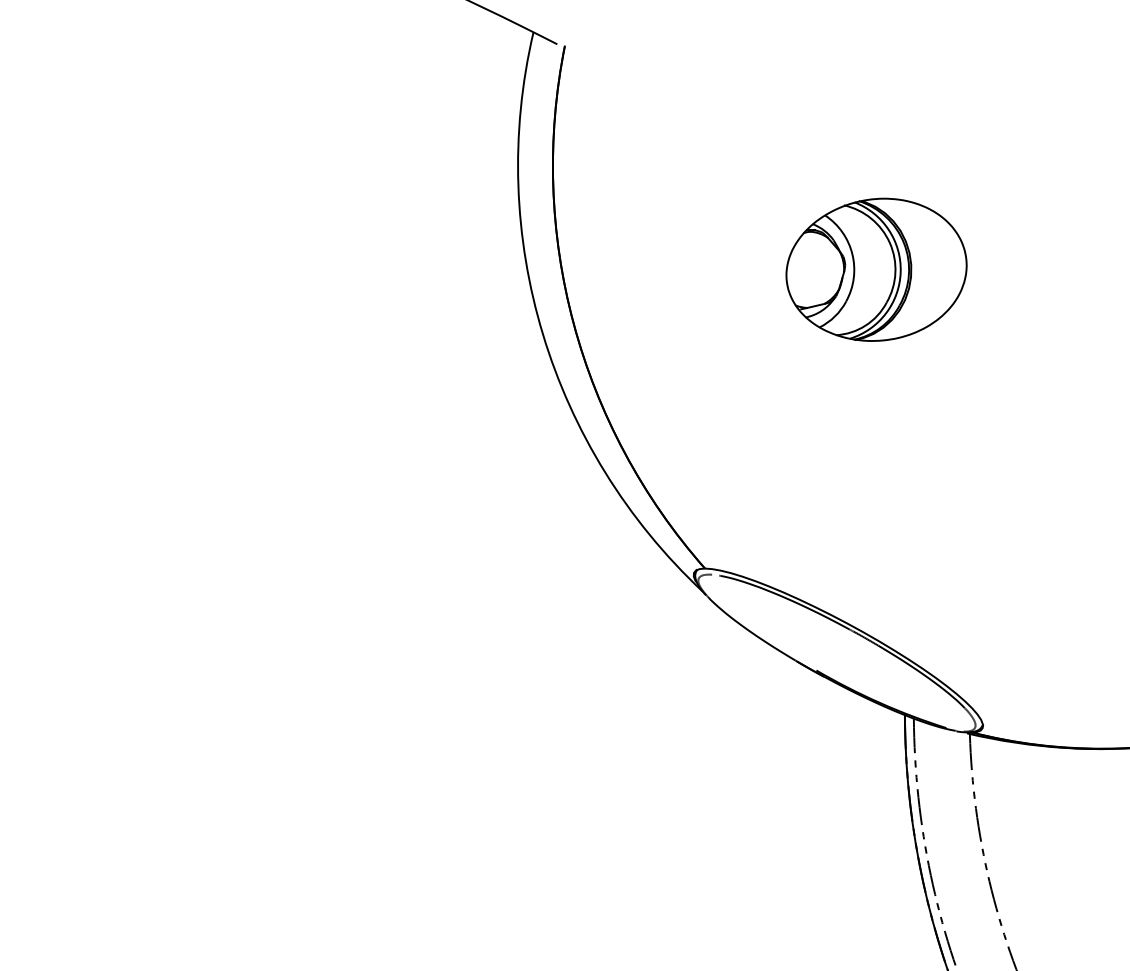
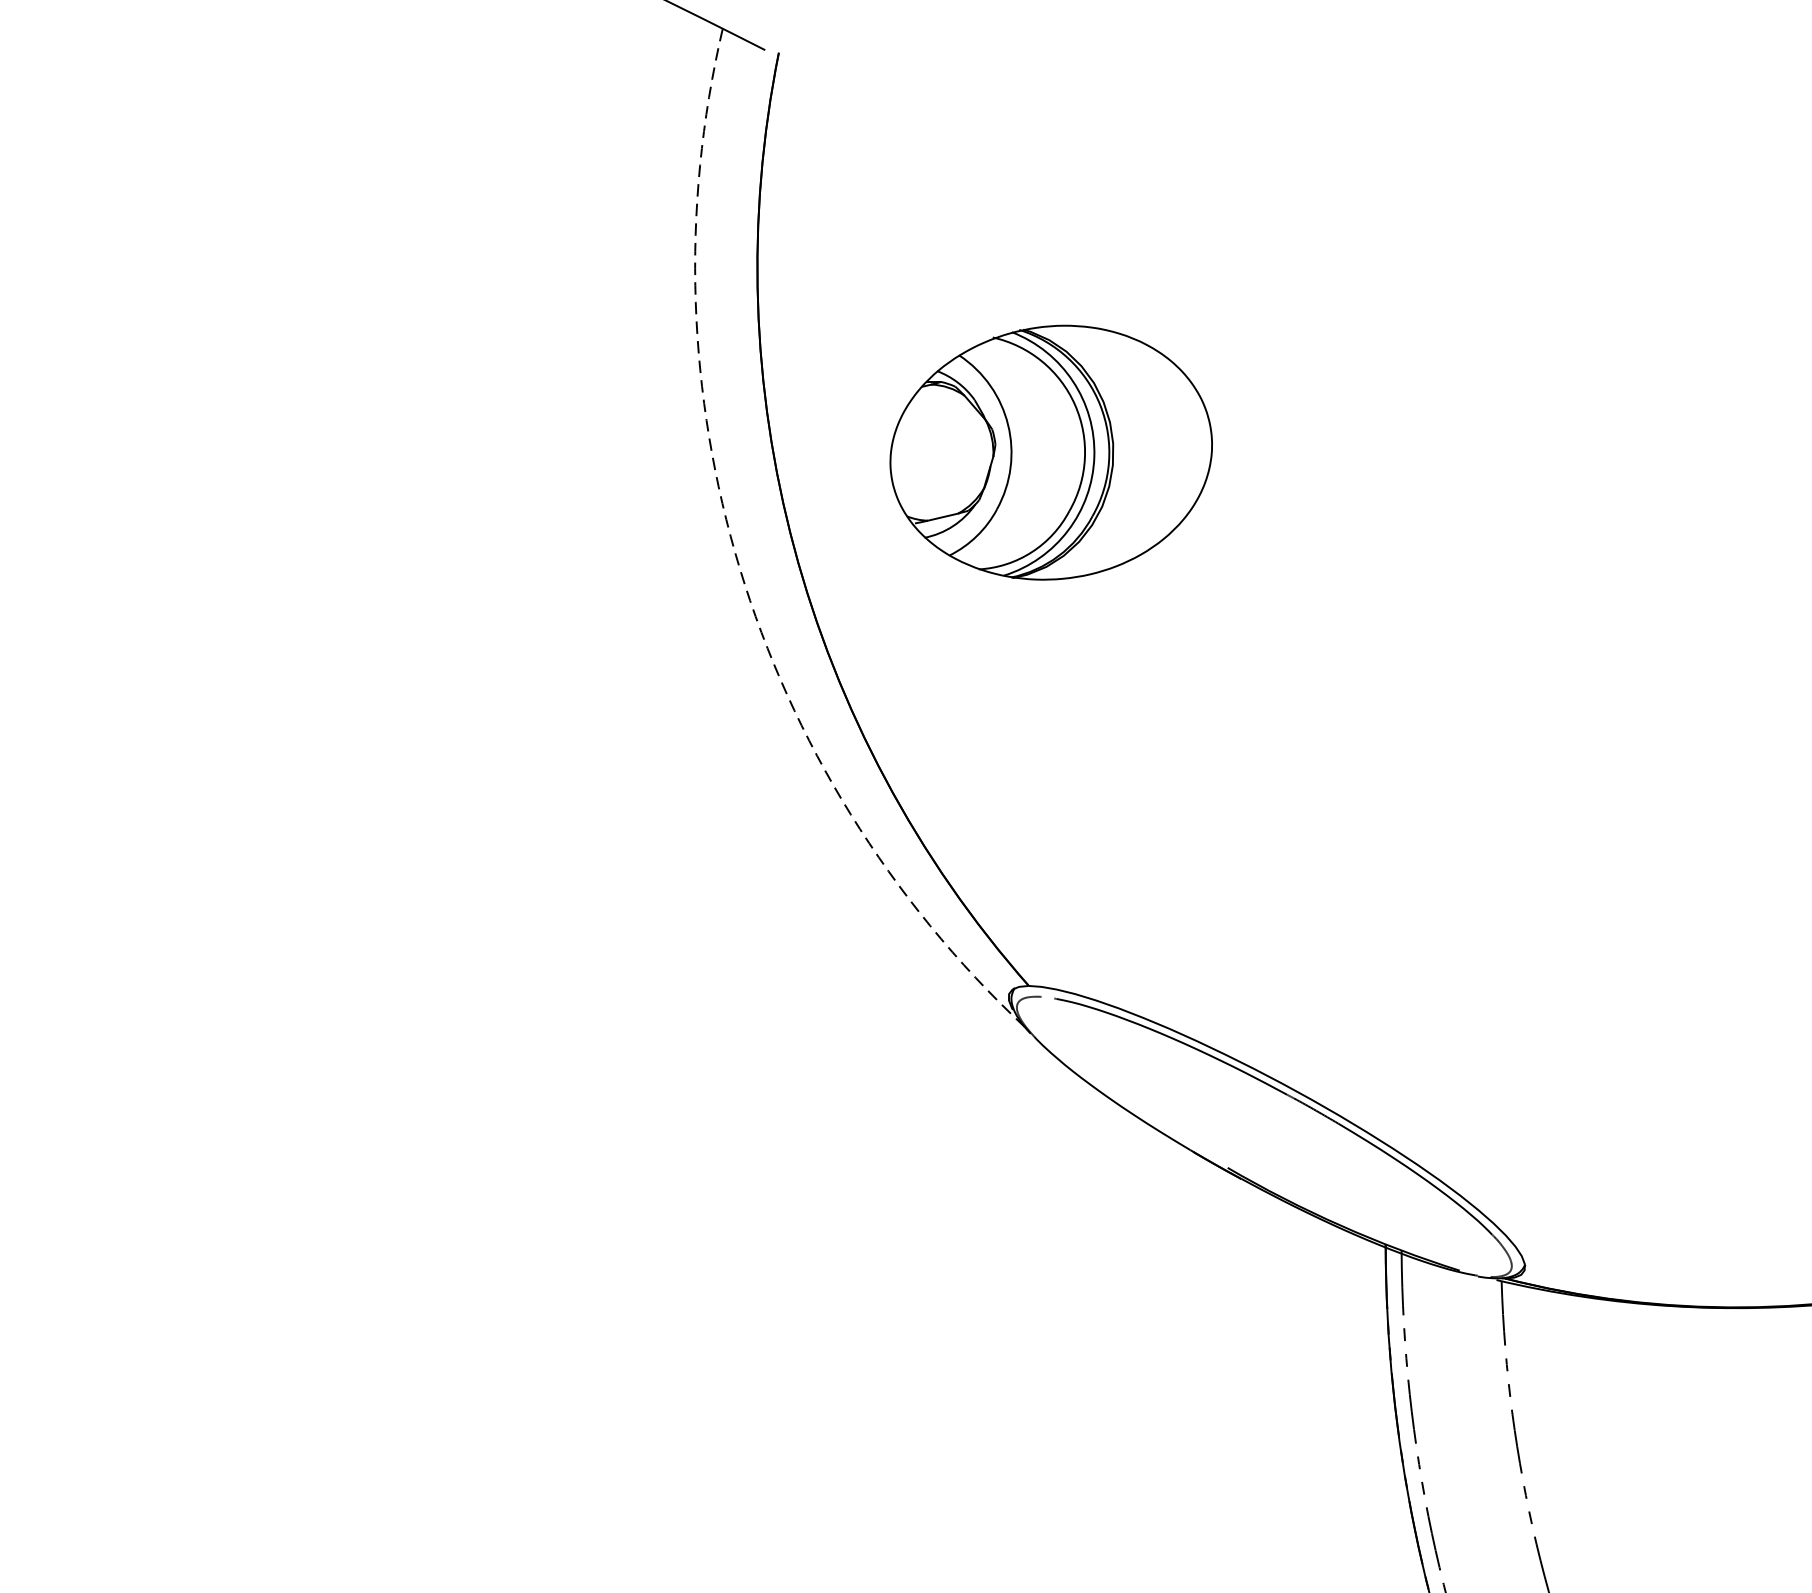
part: (876, 269) -> (1051, 452), moved
arc: (543, 334) -> (740, 568), solid -> dashed

